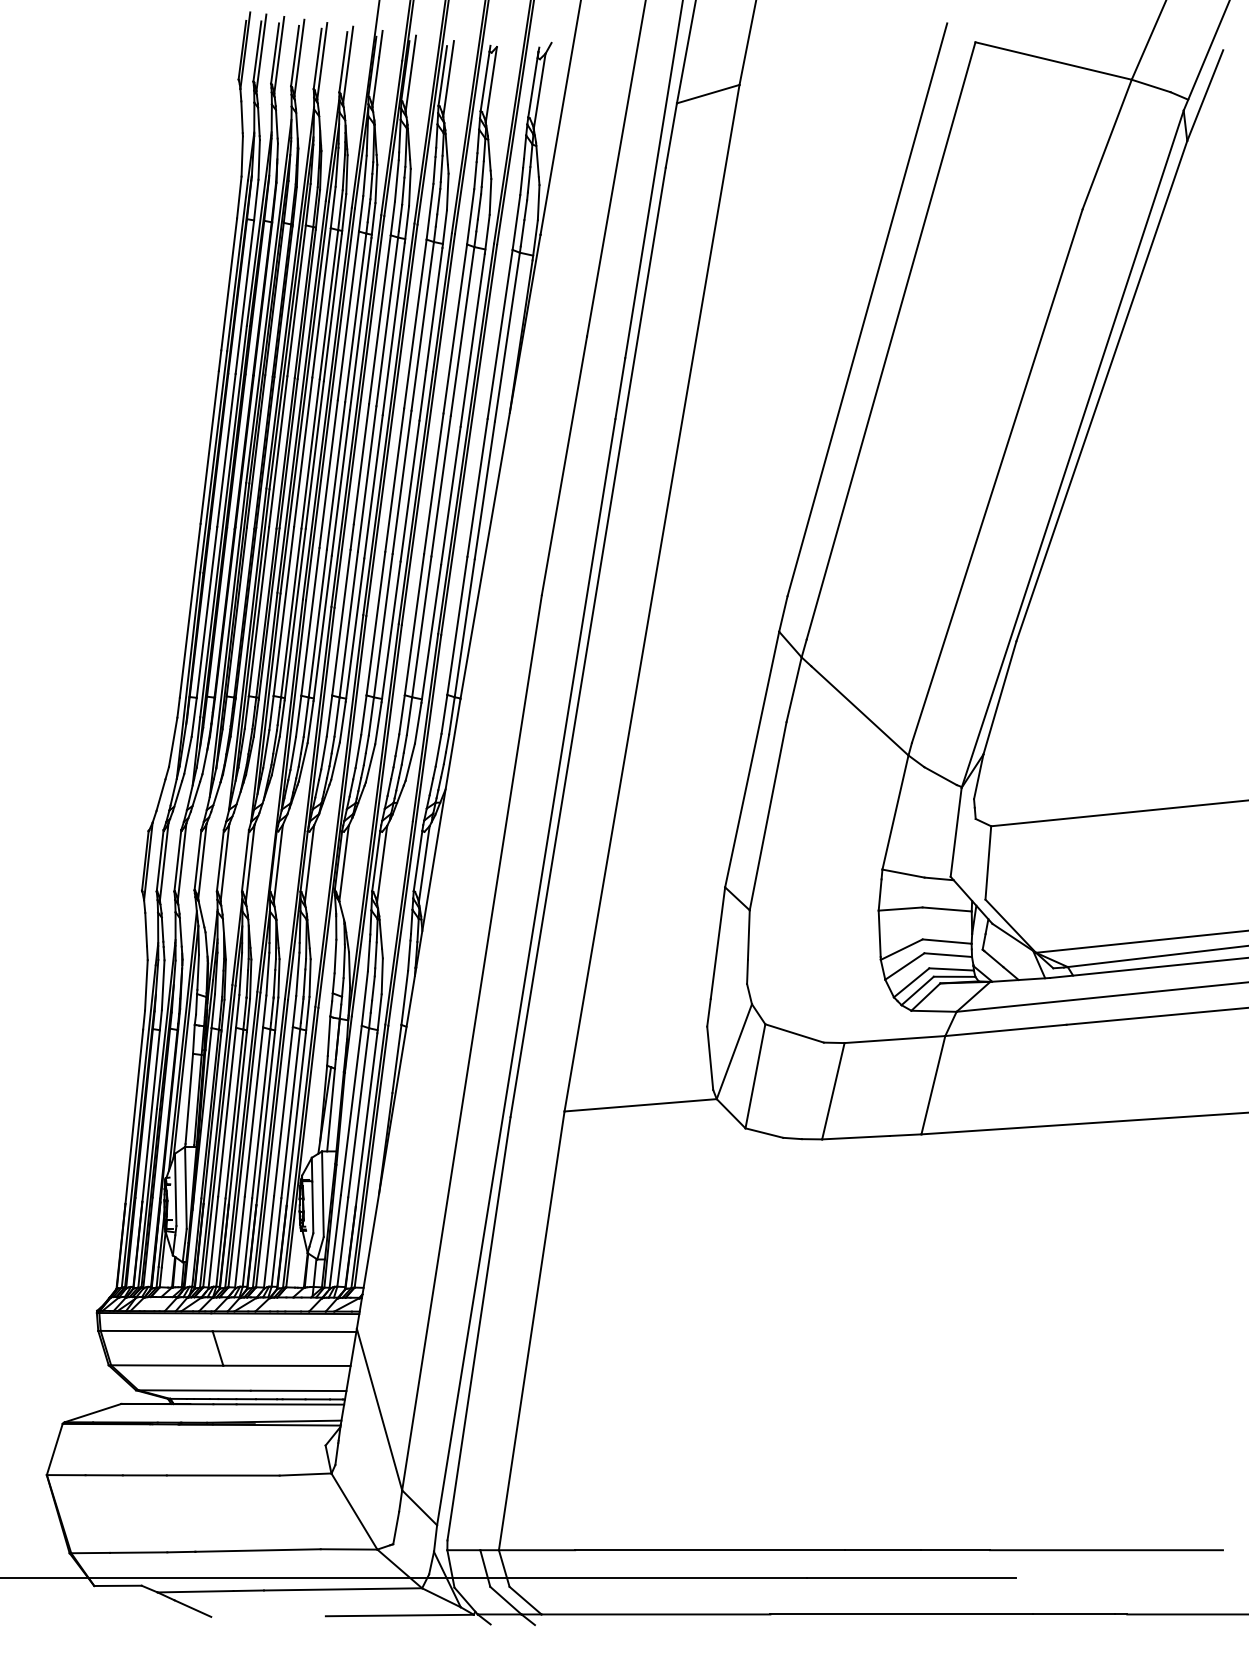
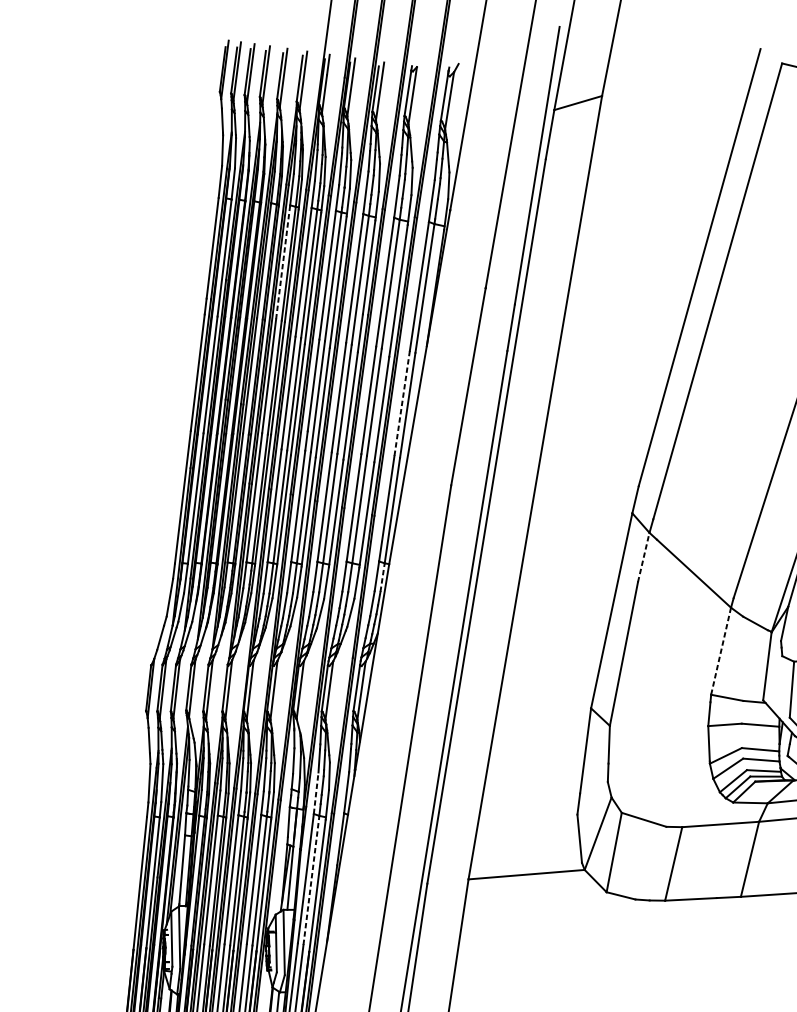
line: (321, 302) -> (283, 262), solid -> dashed
line: (477, 487) -> (402, 403), solid -> dashed
line: (794, 689) -> (644, 557), solid -> dashed
line: (451, 715) -> (382, 577), solid -> dashed
line: (895, 812) -> (721, 651), solid -> dashed
line: (364, 998) -> (315, 793), solid -> dashed
line: (358, 1112) -> (311, 880), solid -> dashed

